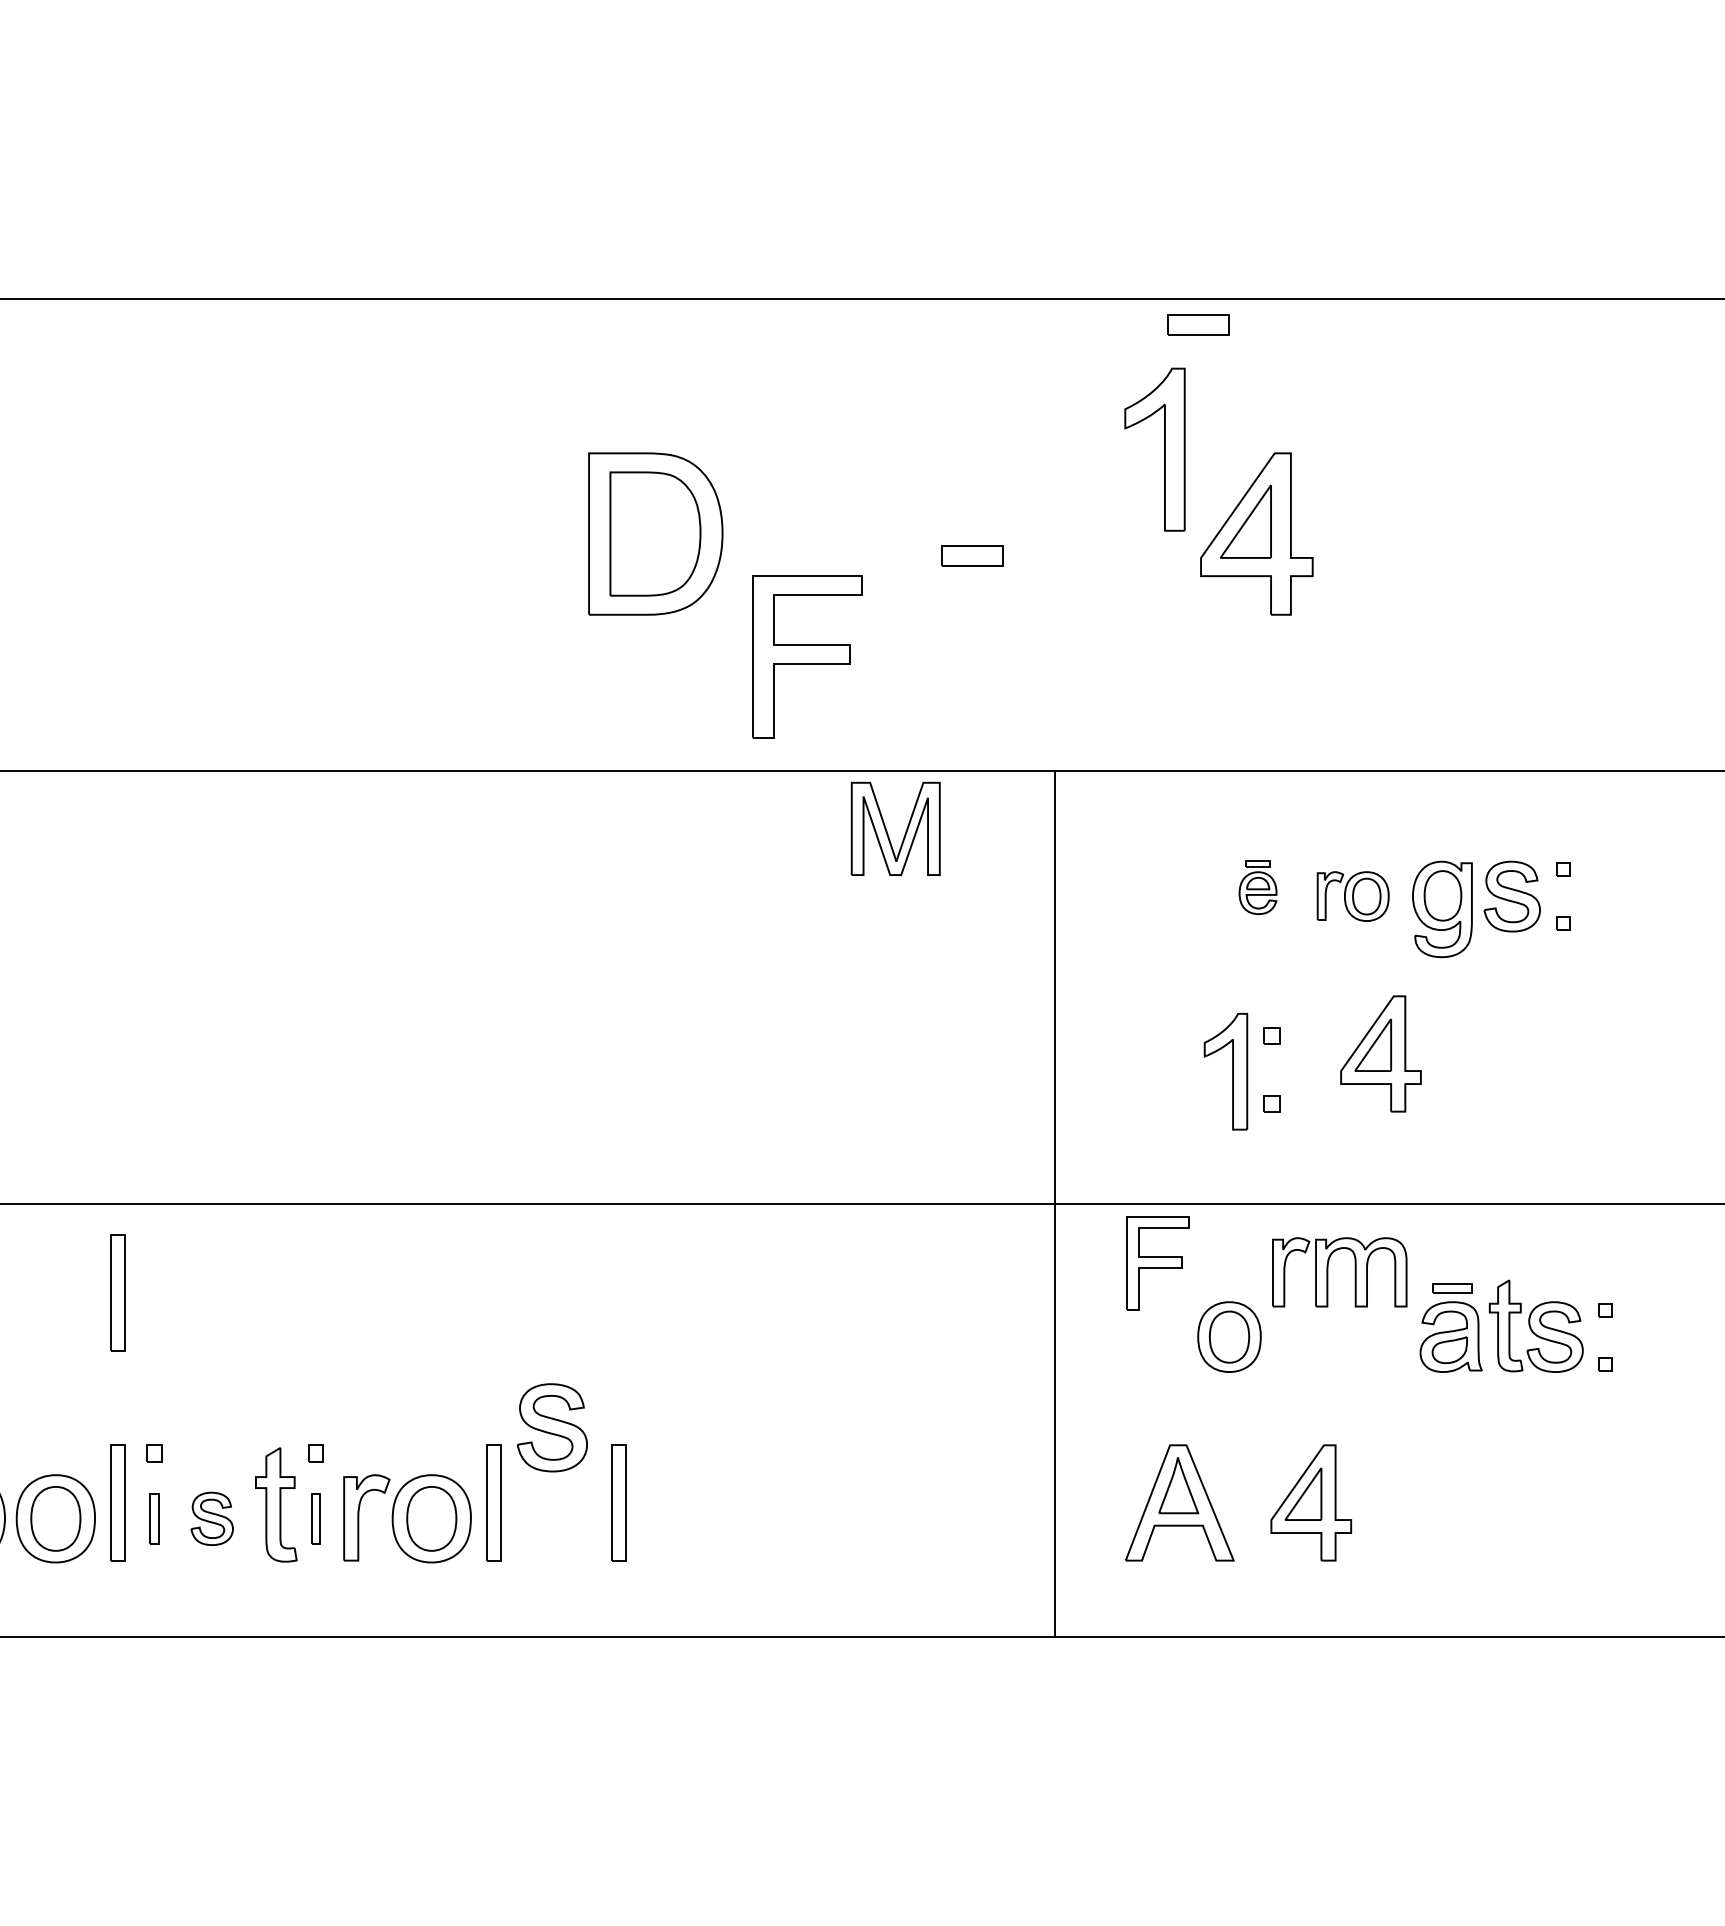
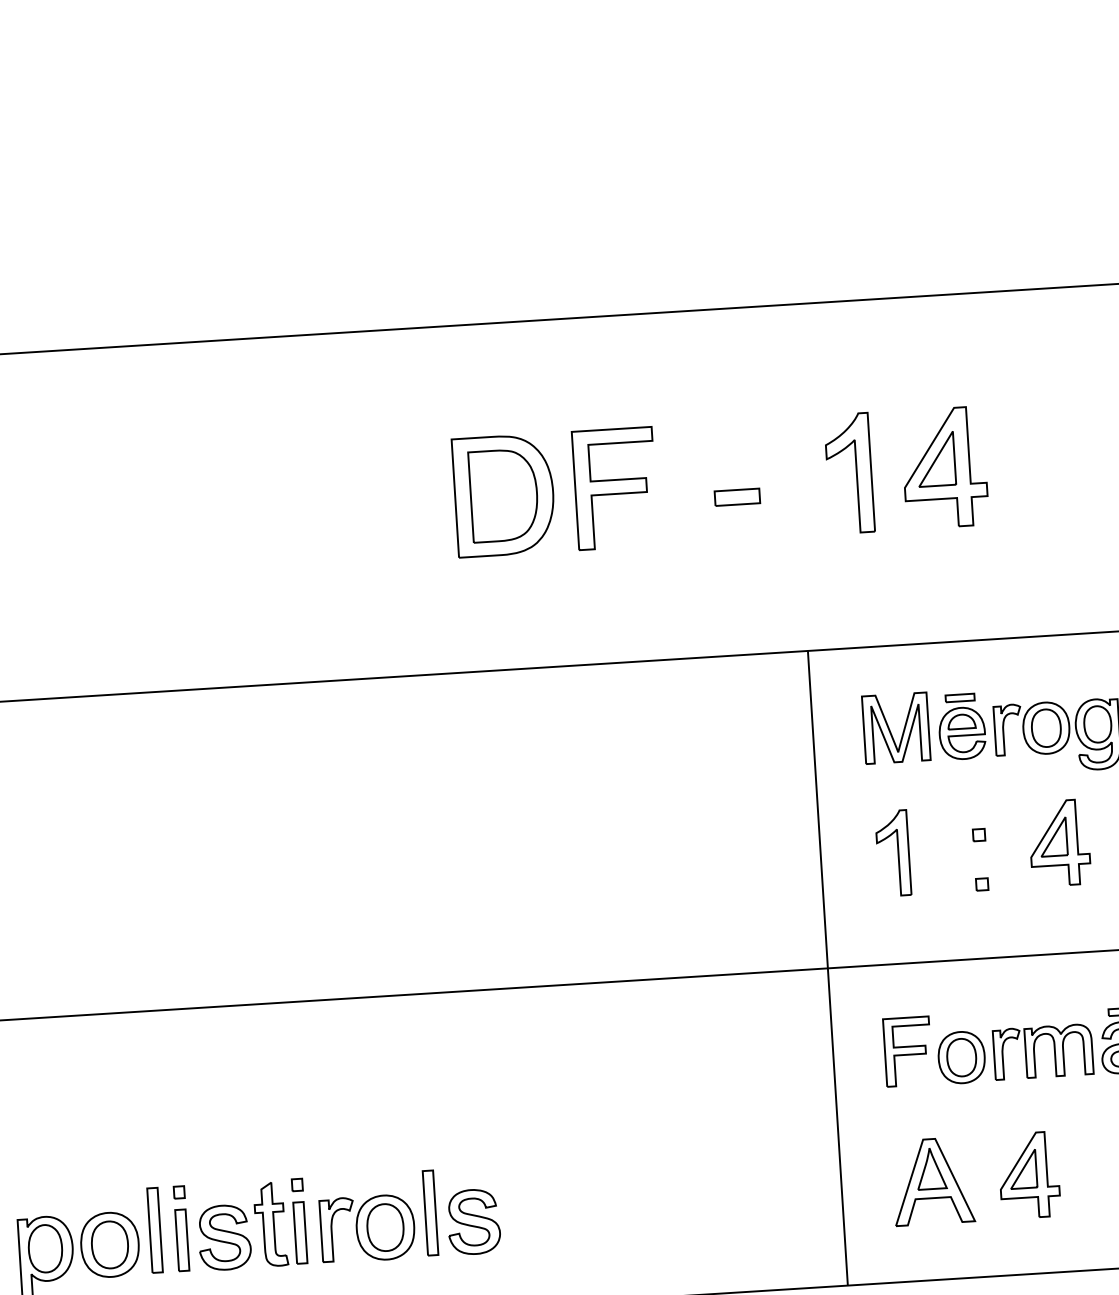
part: (1198, 324) -> (892, 316), removed
part: (1164, 449) -> (856, 472), moved
part: (807, 656) -> (615, 488), moved
part: (887, 831) -> (890, 730), moved
part: (1257, 887) -> (961, 726), size x1.67
part: (1352, 896) -> (1031, 729), size x1.43
part: (1232, 1071) -> (898, 852), moved
part: (1157, 1263) -> (907, 1051), moved
part: (1328, 1272) -> (1034, 1052), moved
part: (117, 1292) -> (144, 1076), removed
part: (552, 1427) -> (473, 1221), moved
part: (618, 1502) -> (521, 1206), removed
part: (154, 1518) -> (182, 1240), size x1.67
part: (211, 1518) -> (224, 1237), size x1.67
part: (315, 1518) -> (300, 1232), size x1.67

